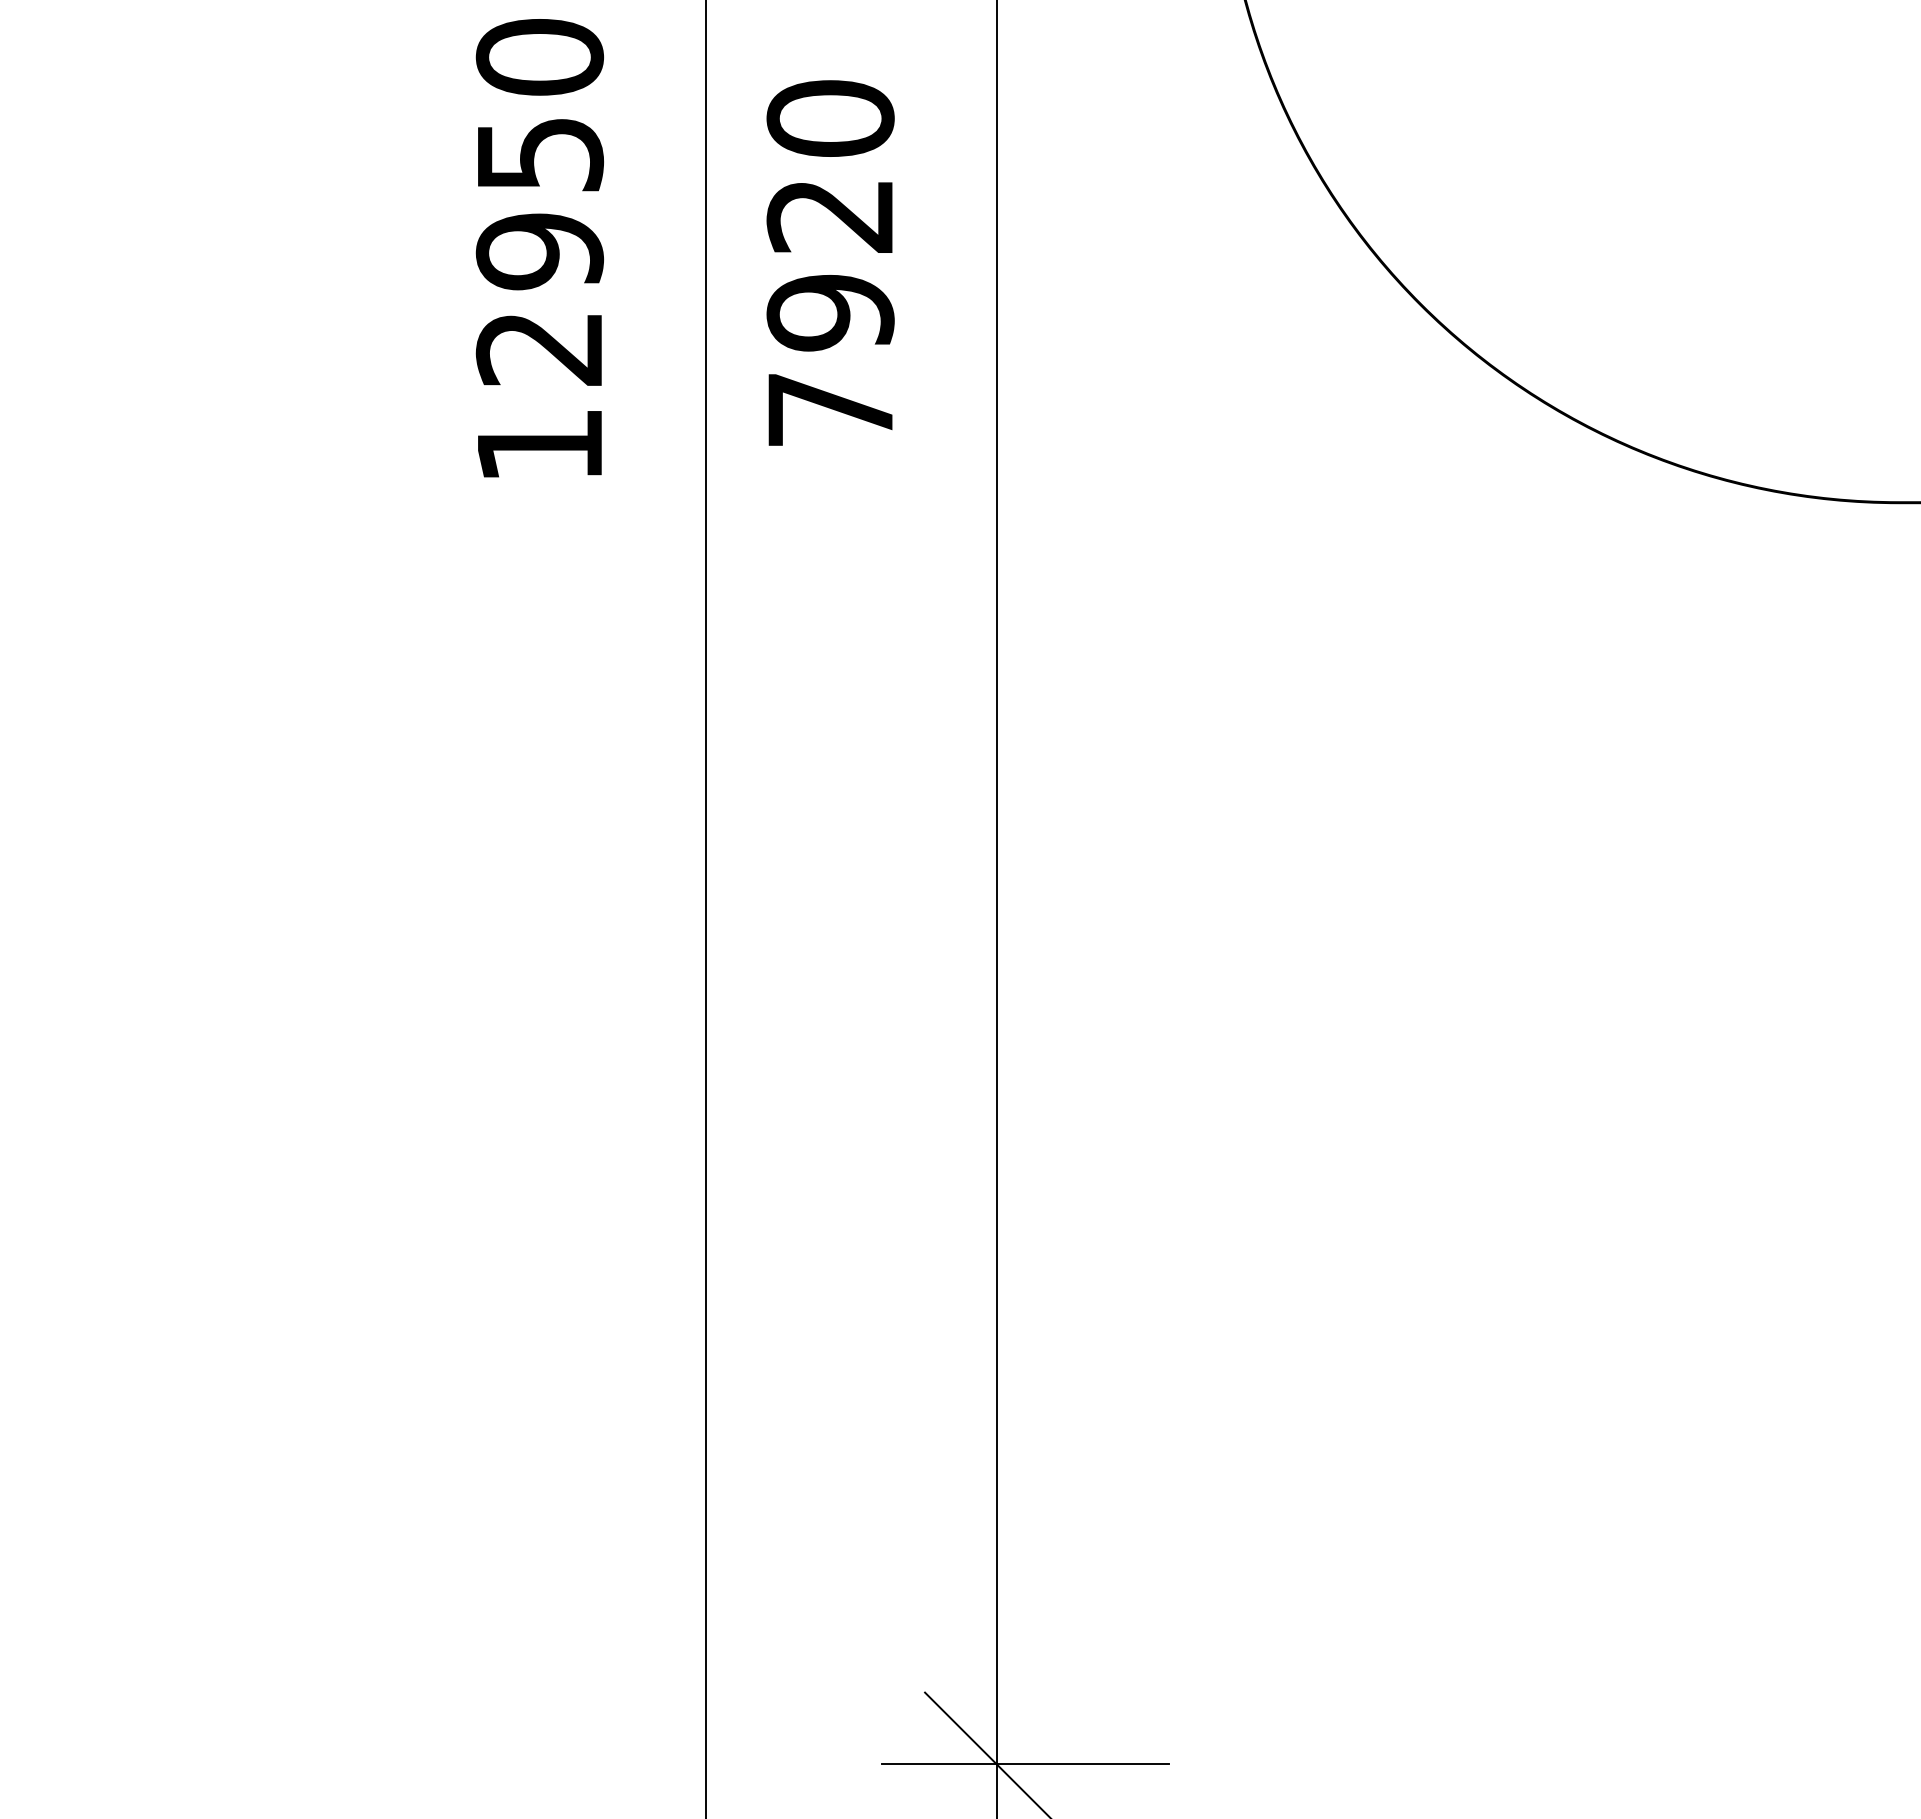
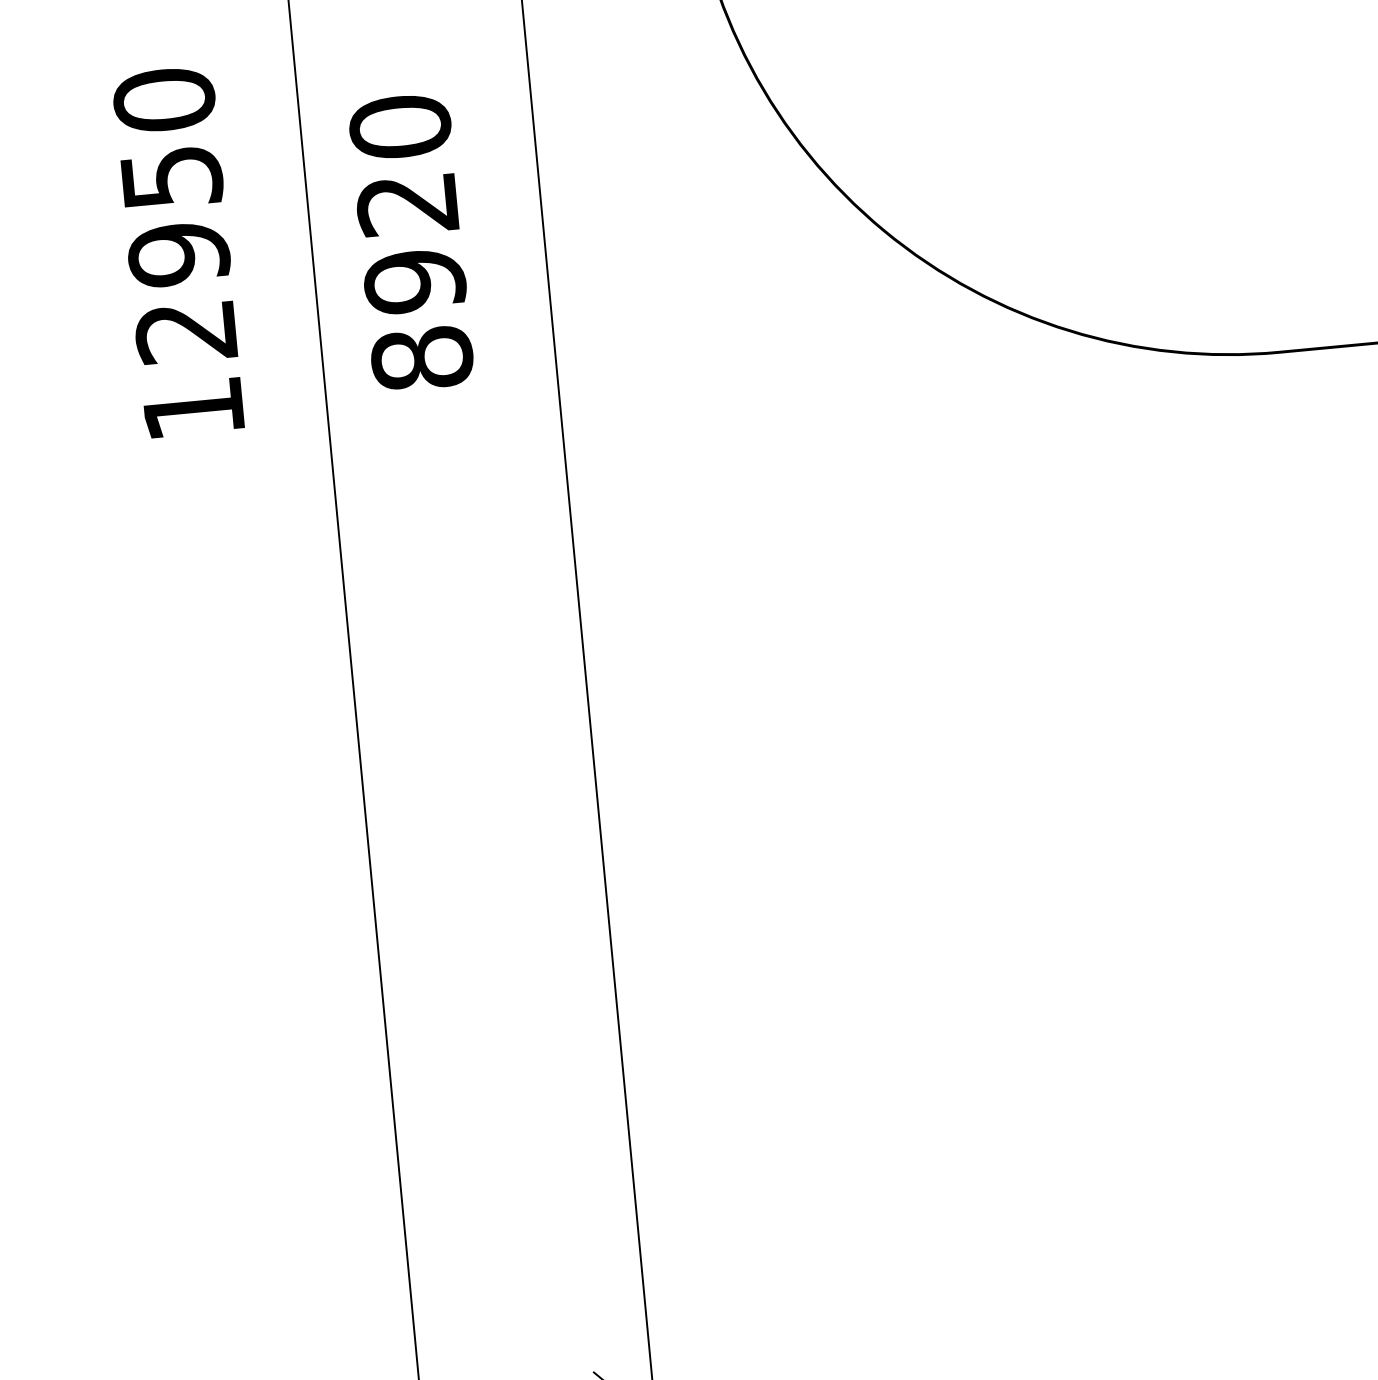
text: (830, 409) -> (422, 358), 7920 -> 8920

